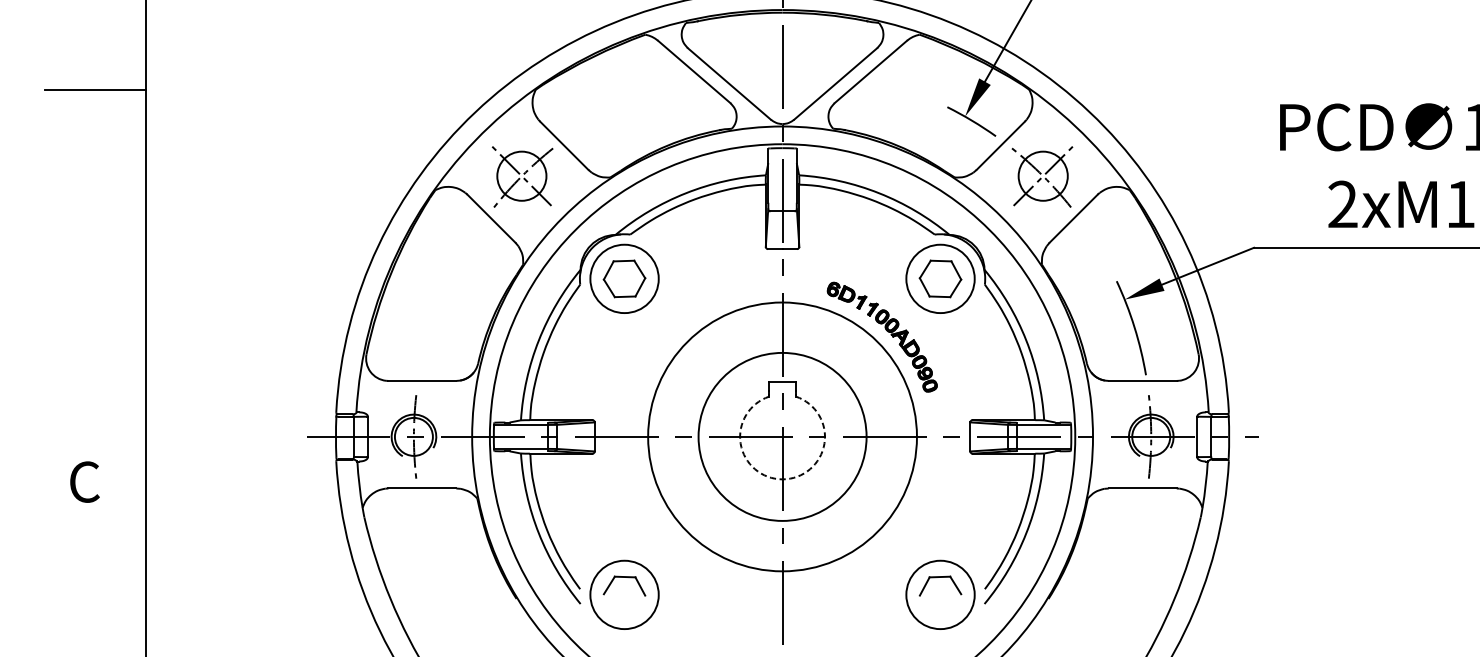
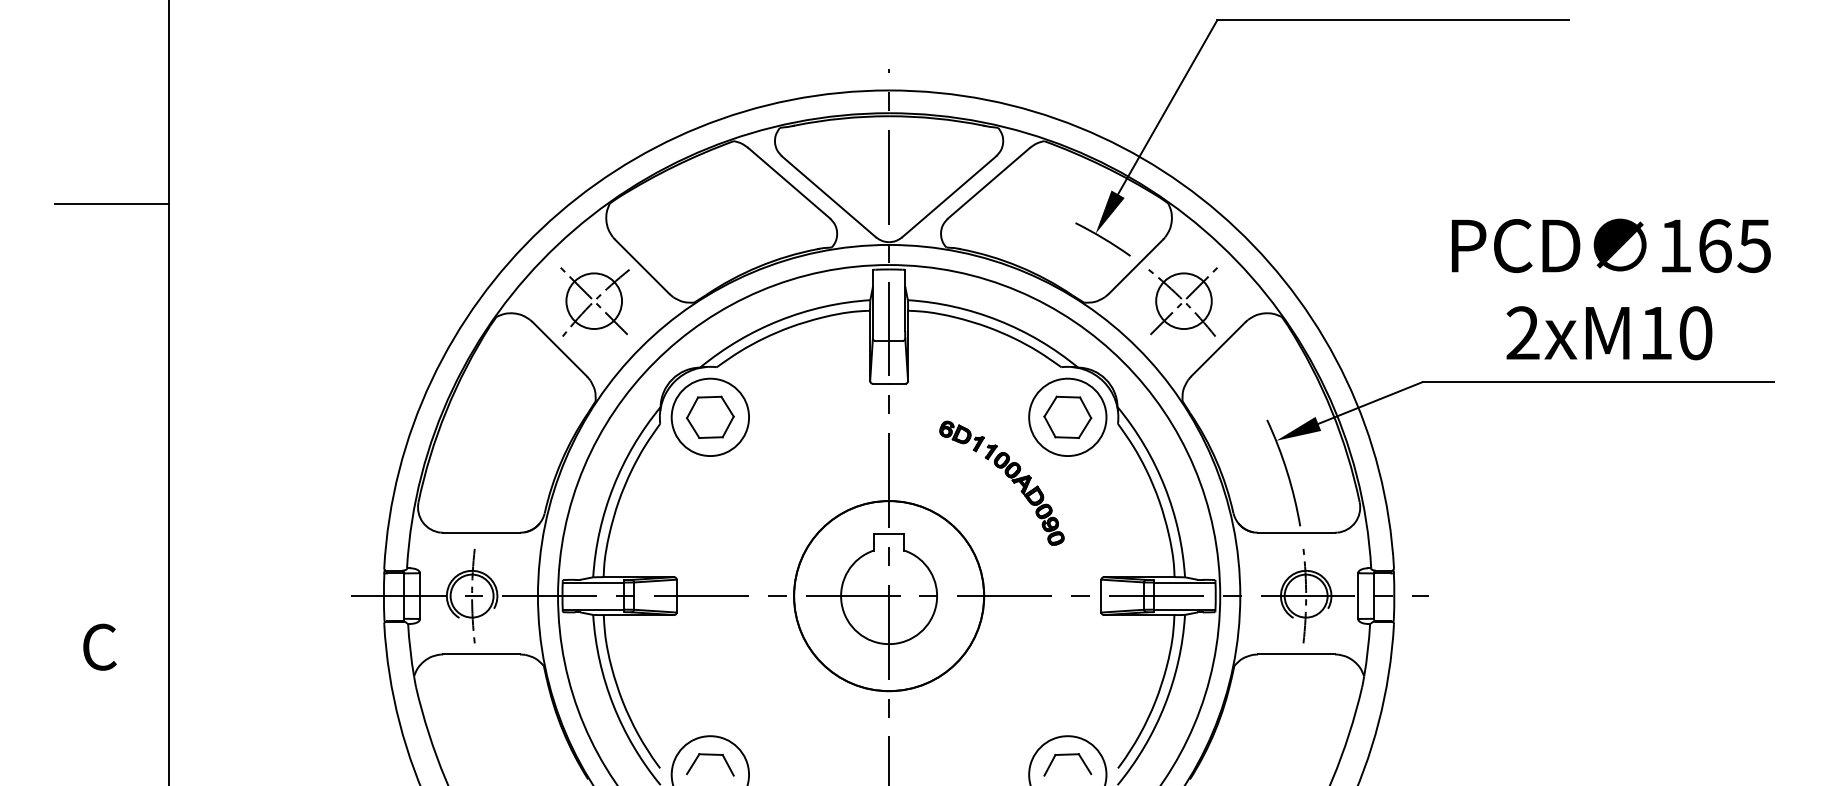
circle: (782, 437) -> (889, 596), size x0.62
arc: (782, 479) -> (889, 644), dashed -> solid

